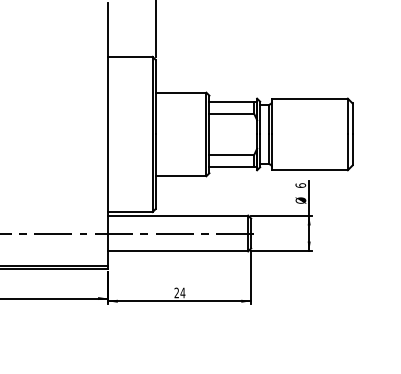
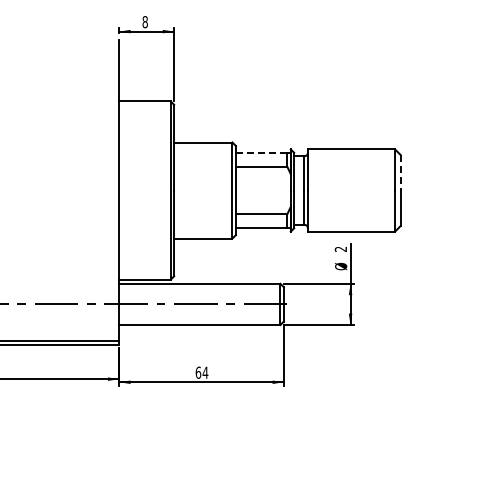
line: (231, 101) -> (261, 152), solid -> dashed
line: (352, 118) -> (400, 172), solid -> dashed
text: (300, 184) -> (340, 248), 6 -> 2
text: (176, 292) -> (198, 372), 24 -> 64

